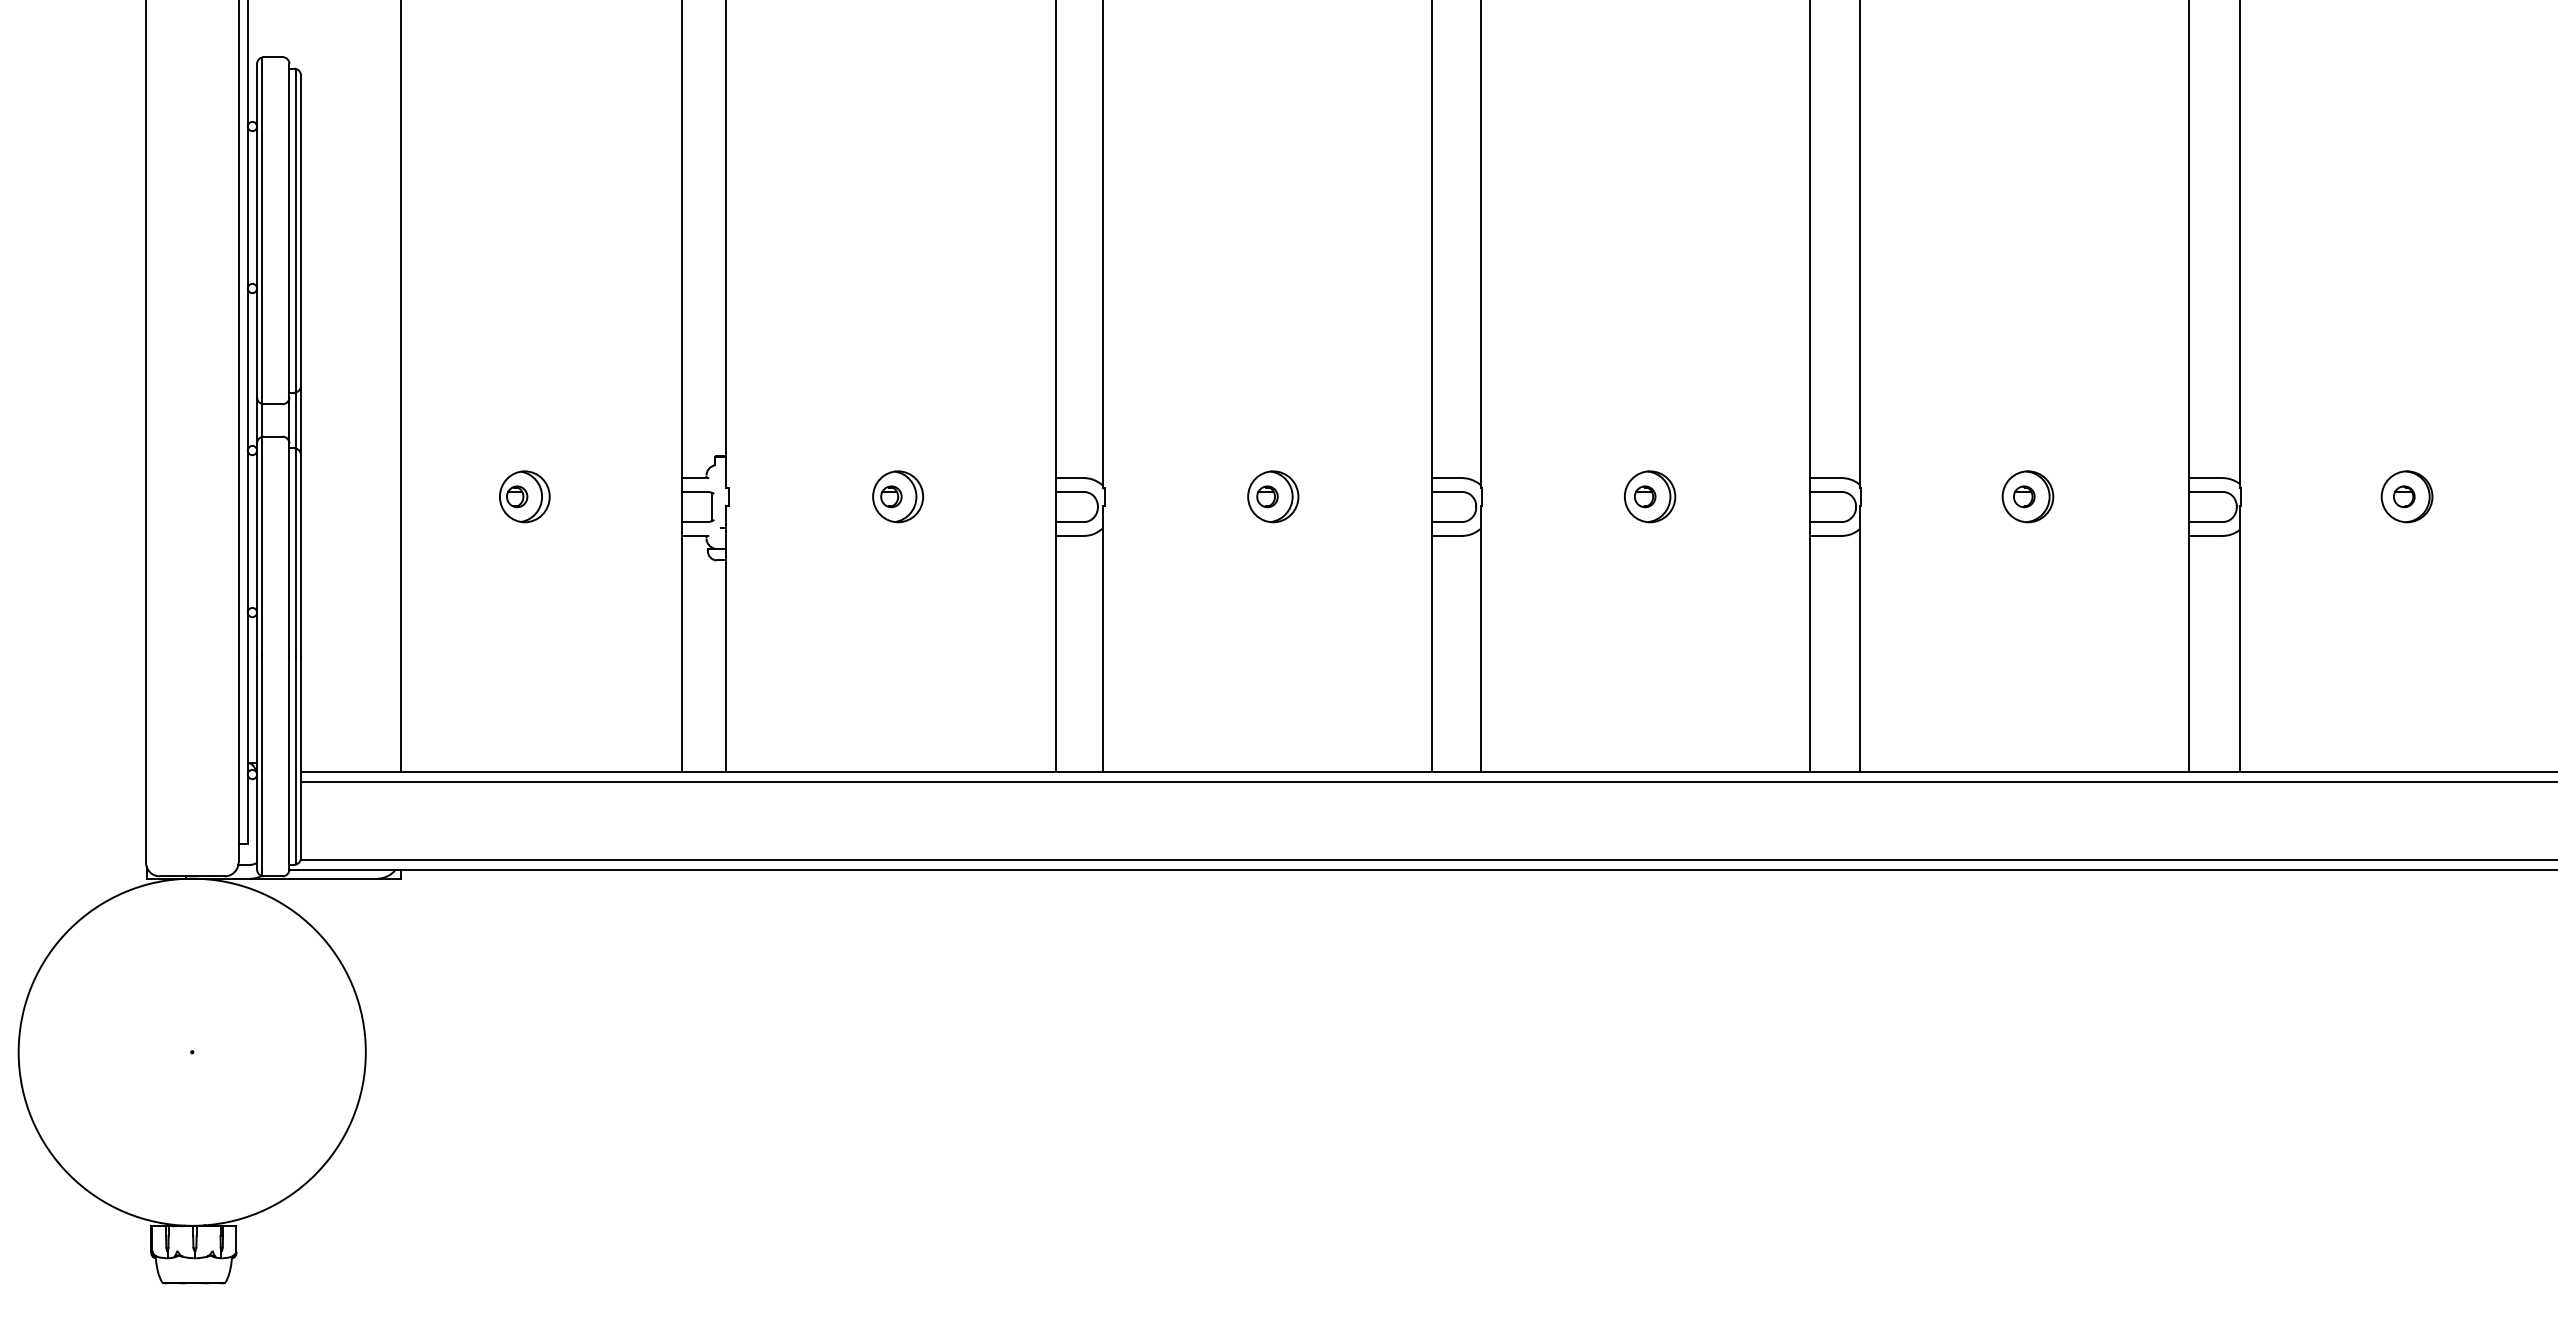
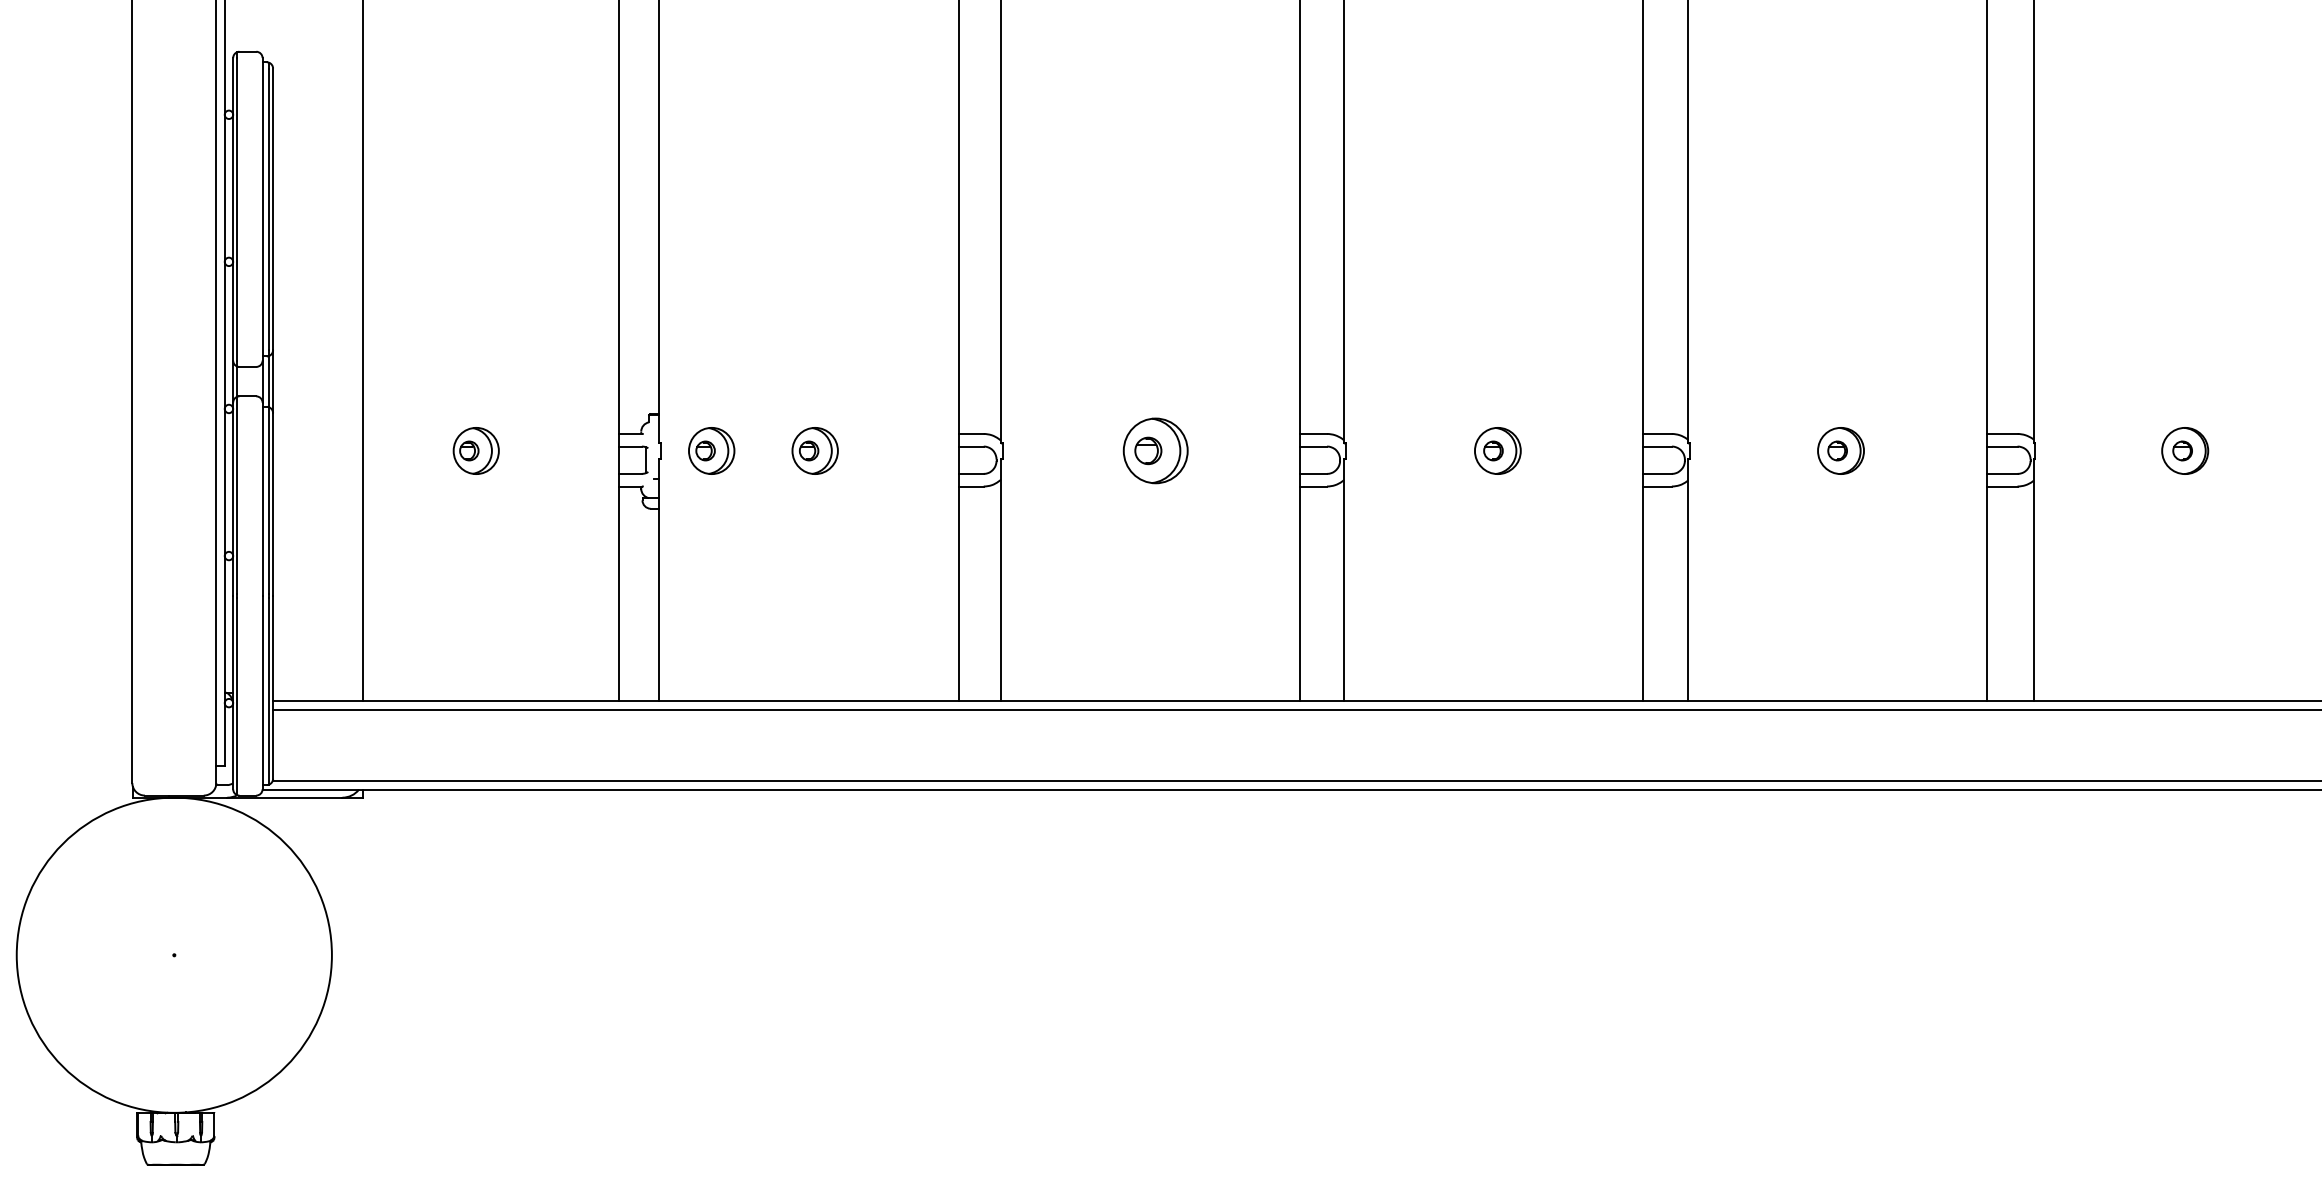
part: (784, 496) -> (712, 450), added
part: (1273, 496) -> (1156, 450), size x1.4

